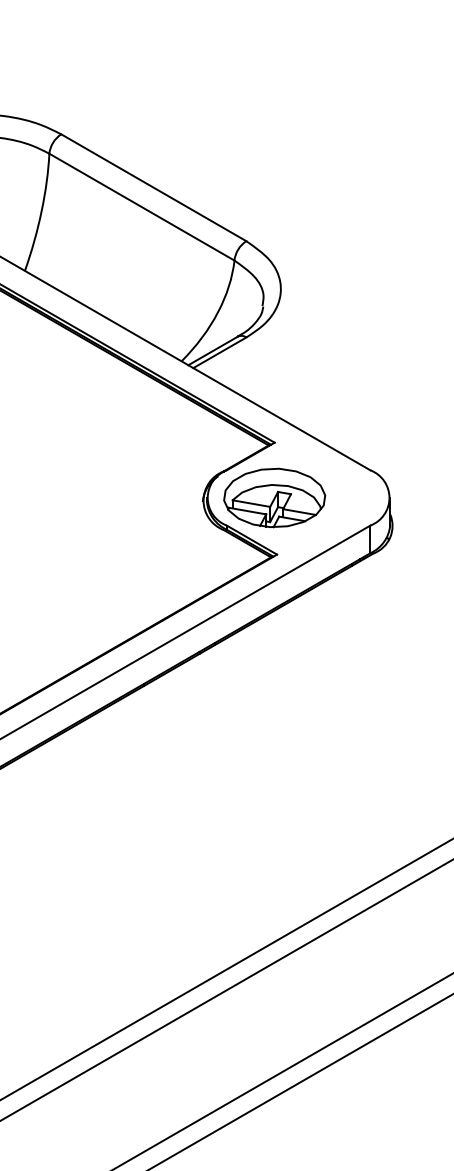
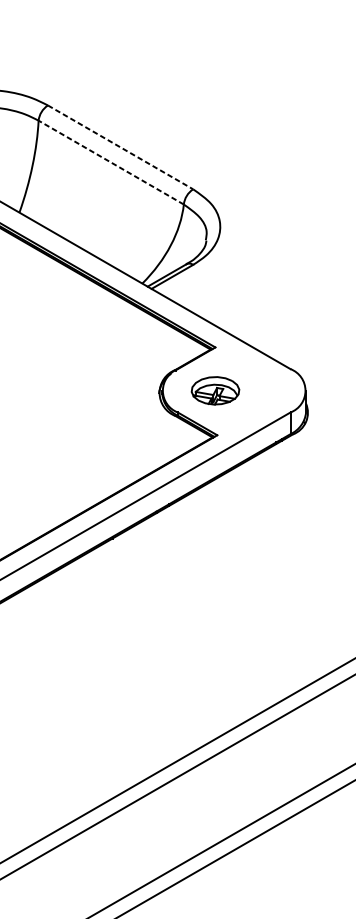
line: (153, 187) -> (120, 147), solid -> dashed
line: (141, 207) -> (110, 162), solid -> dashed
part: (274, 497) -> (215, 390), size x0.6

